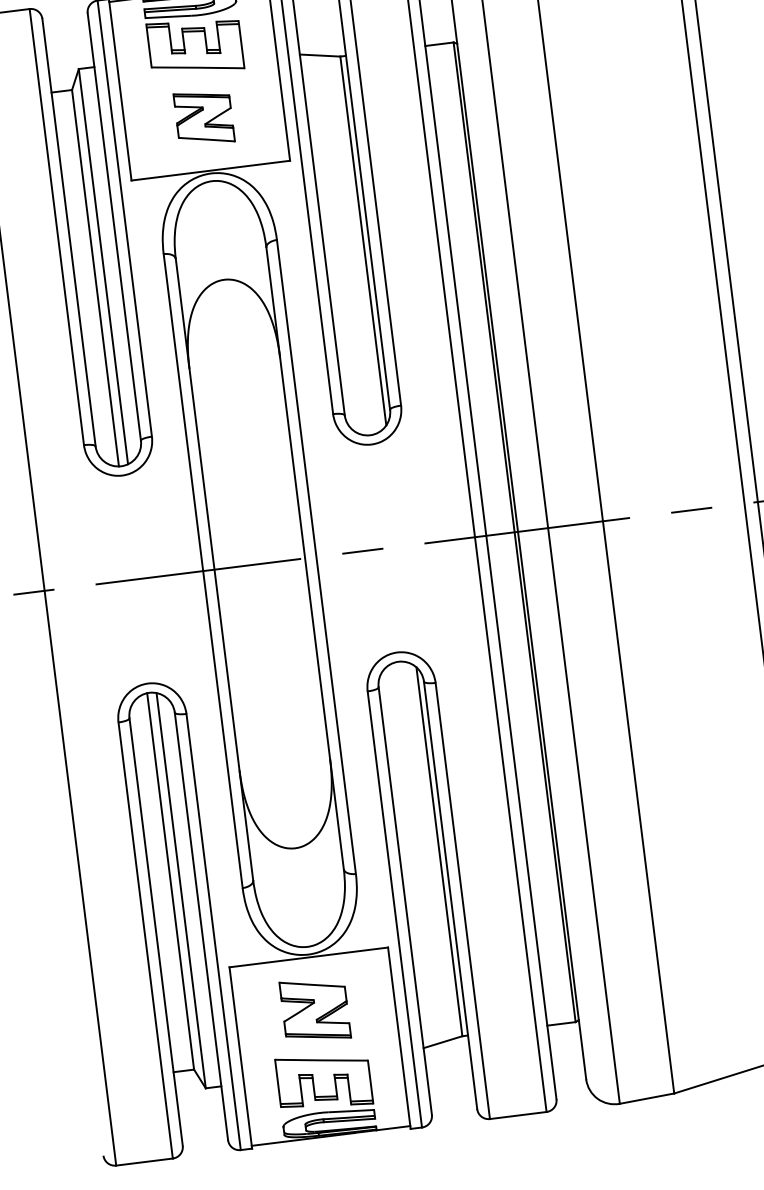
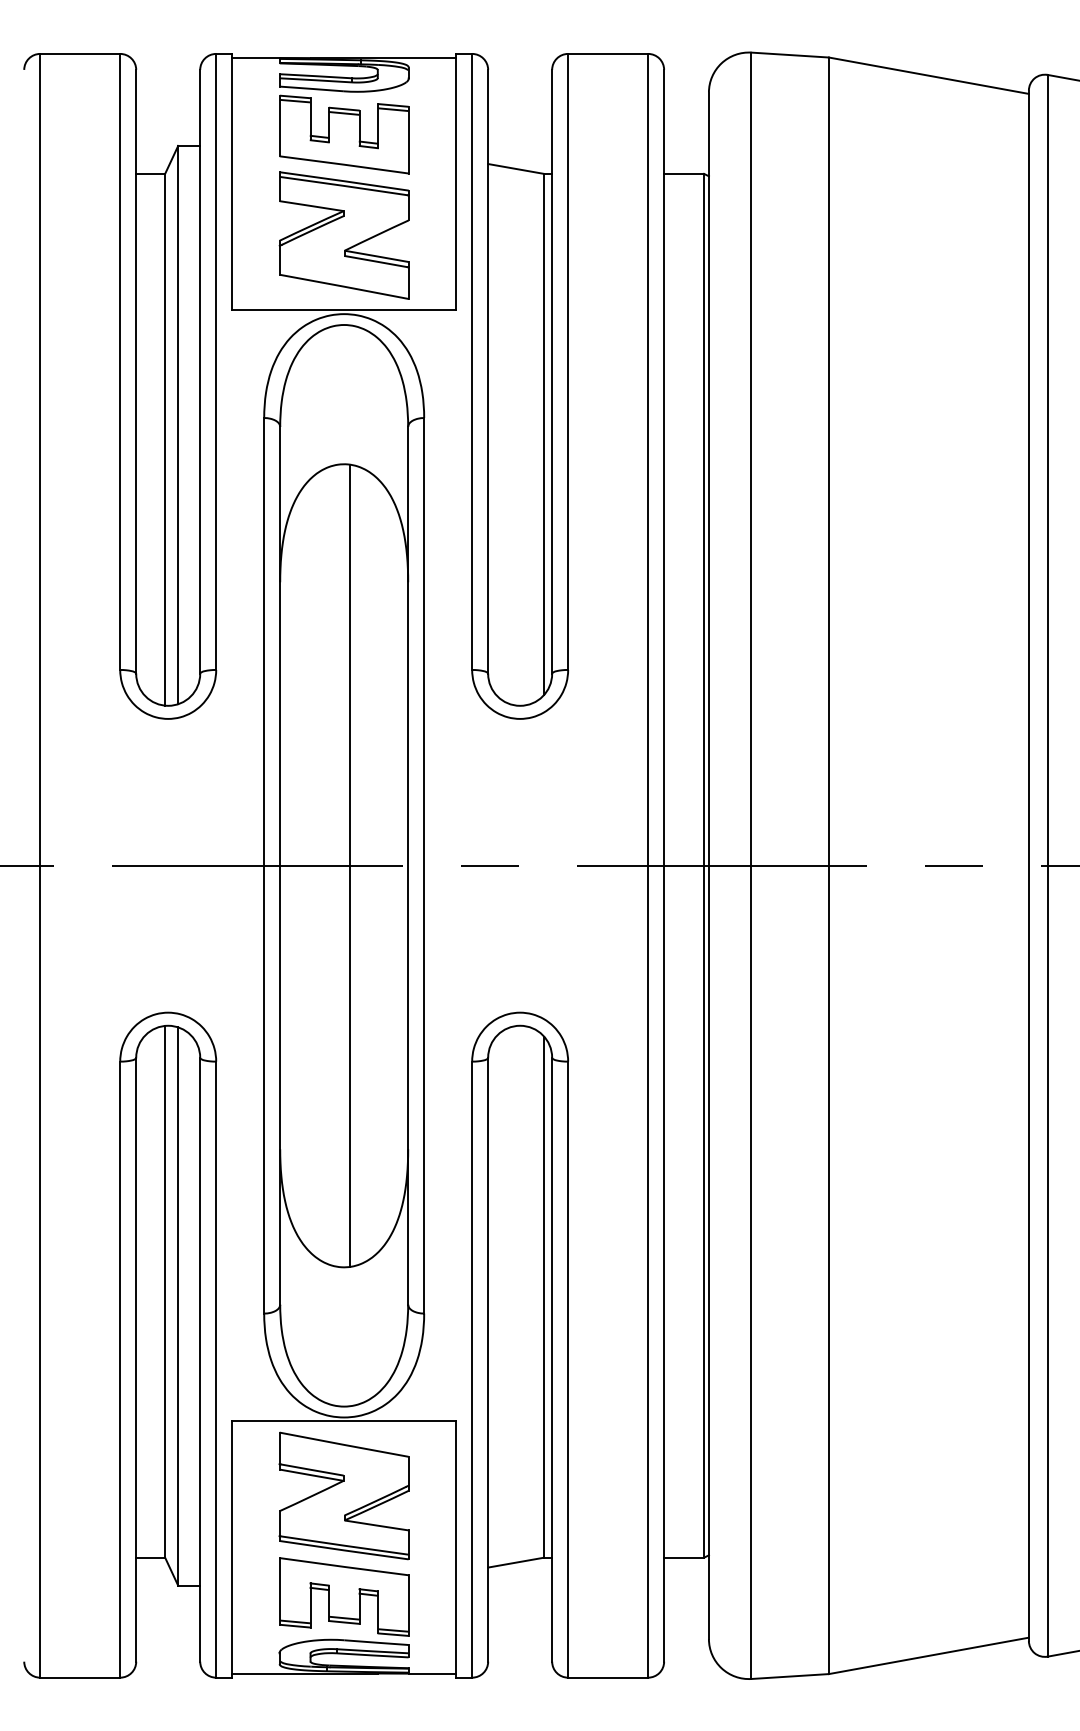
part: (203, 117) -> (343, 235), size x1.67
line: (264, 563) -> (350, 865), added
part: (314, 1009) -> (343, 1495), size x1.43

